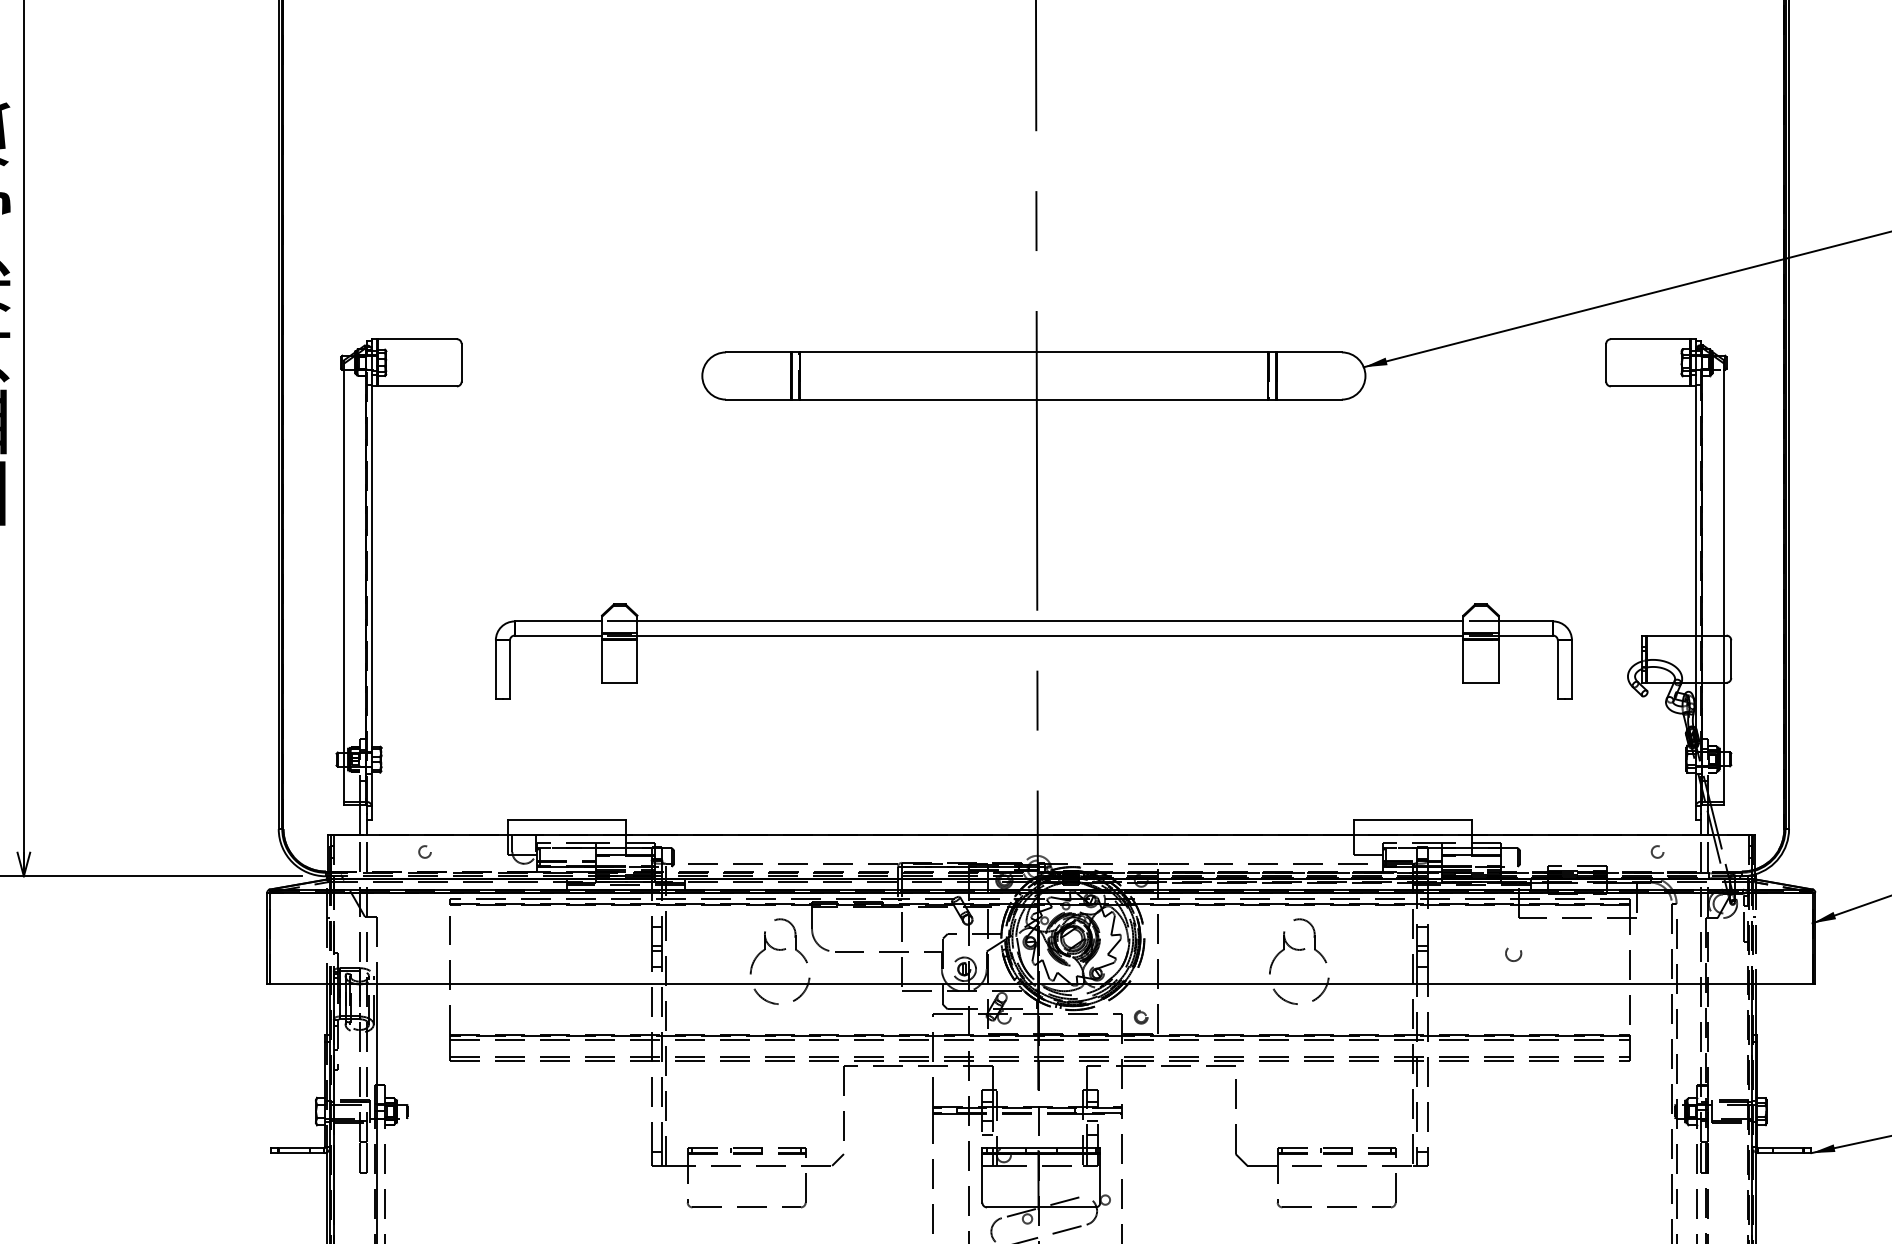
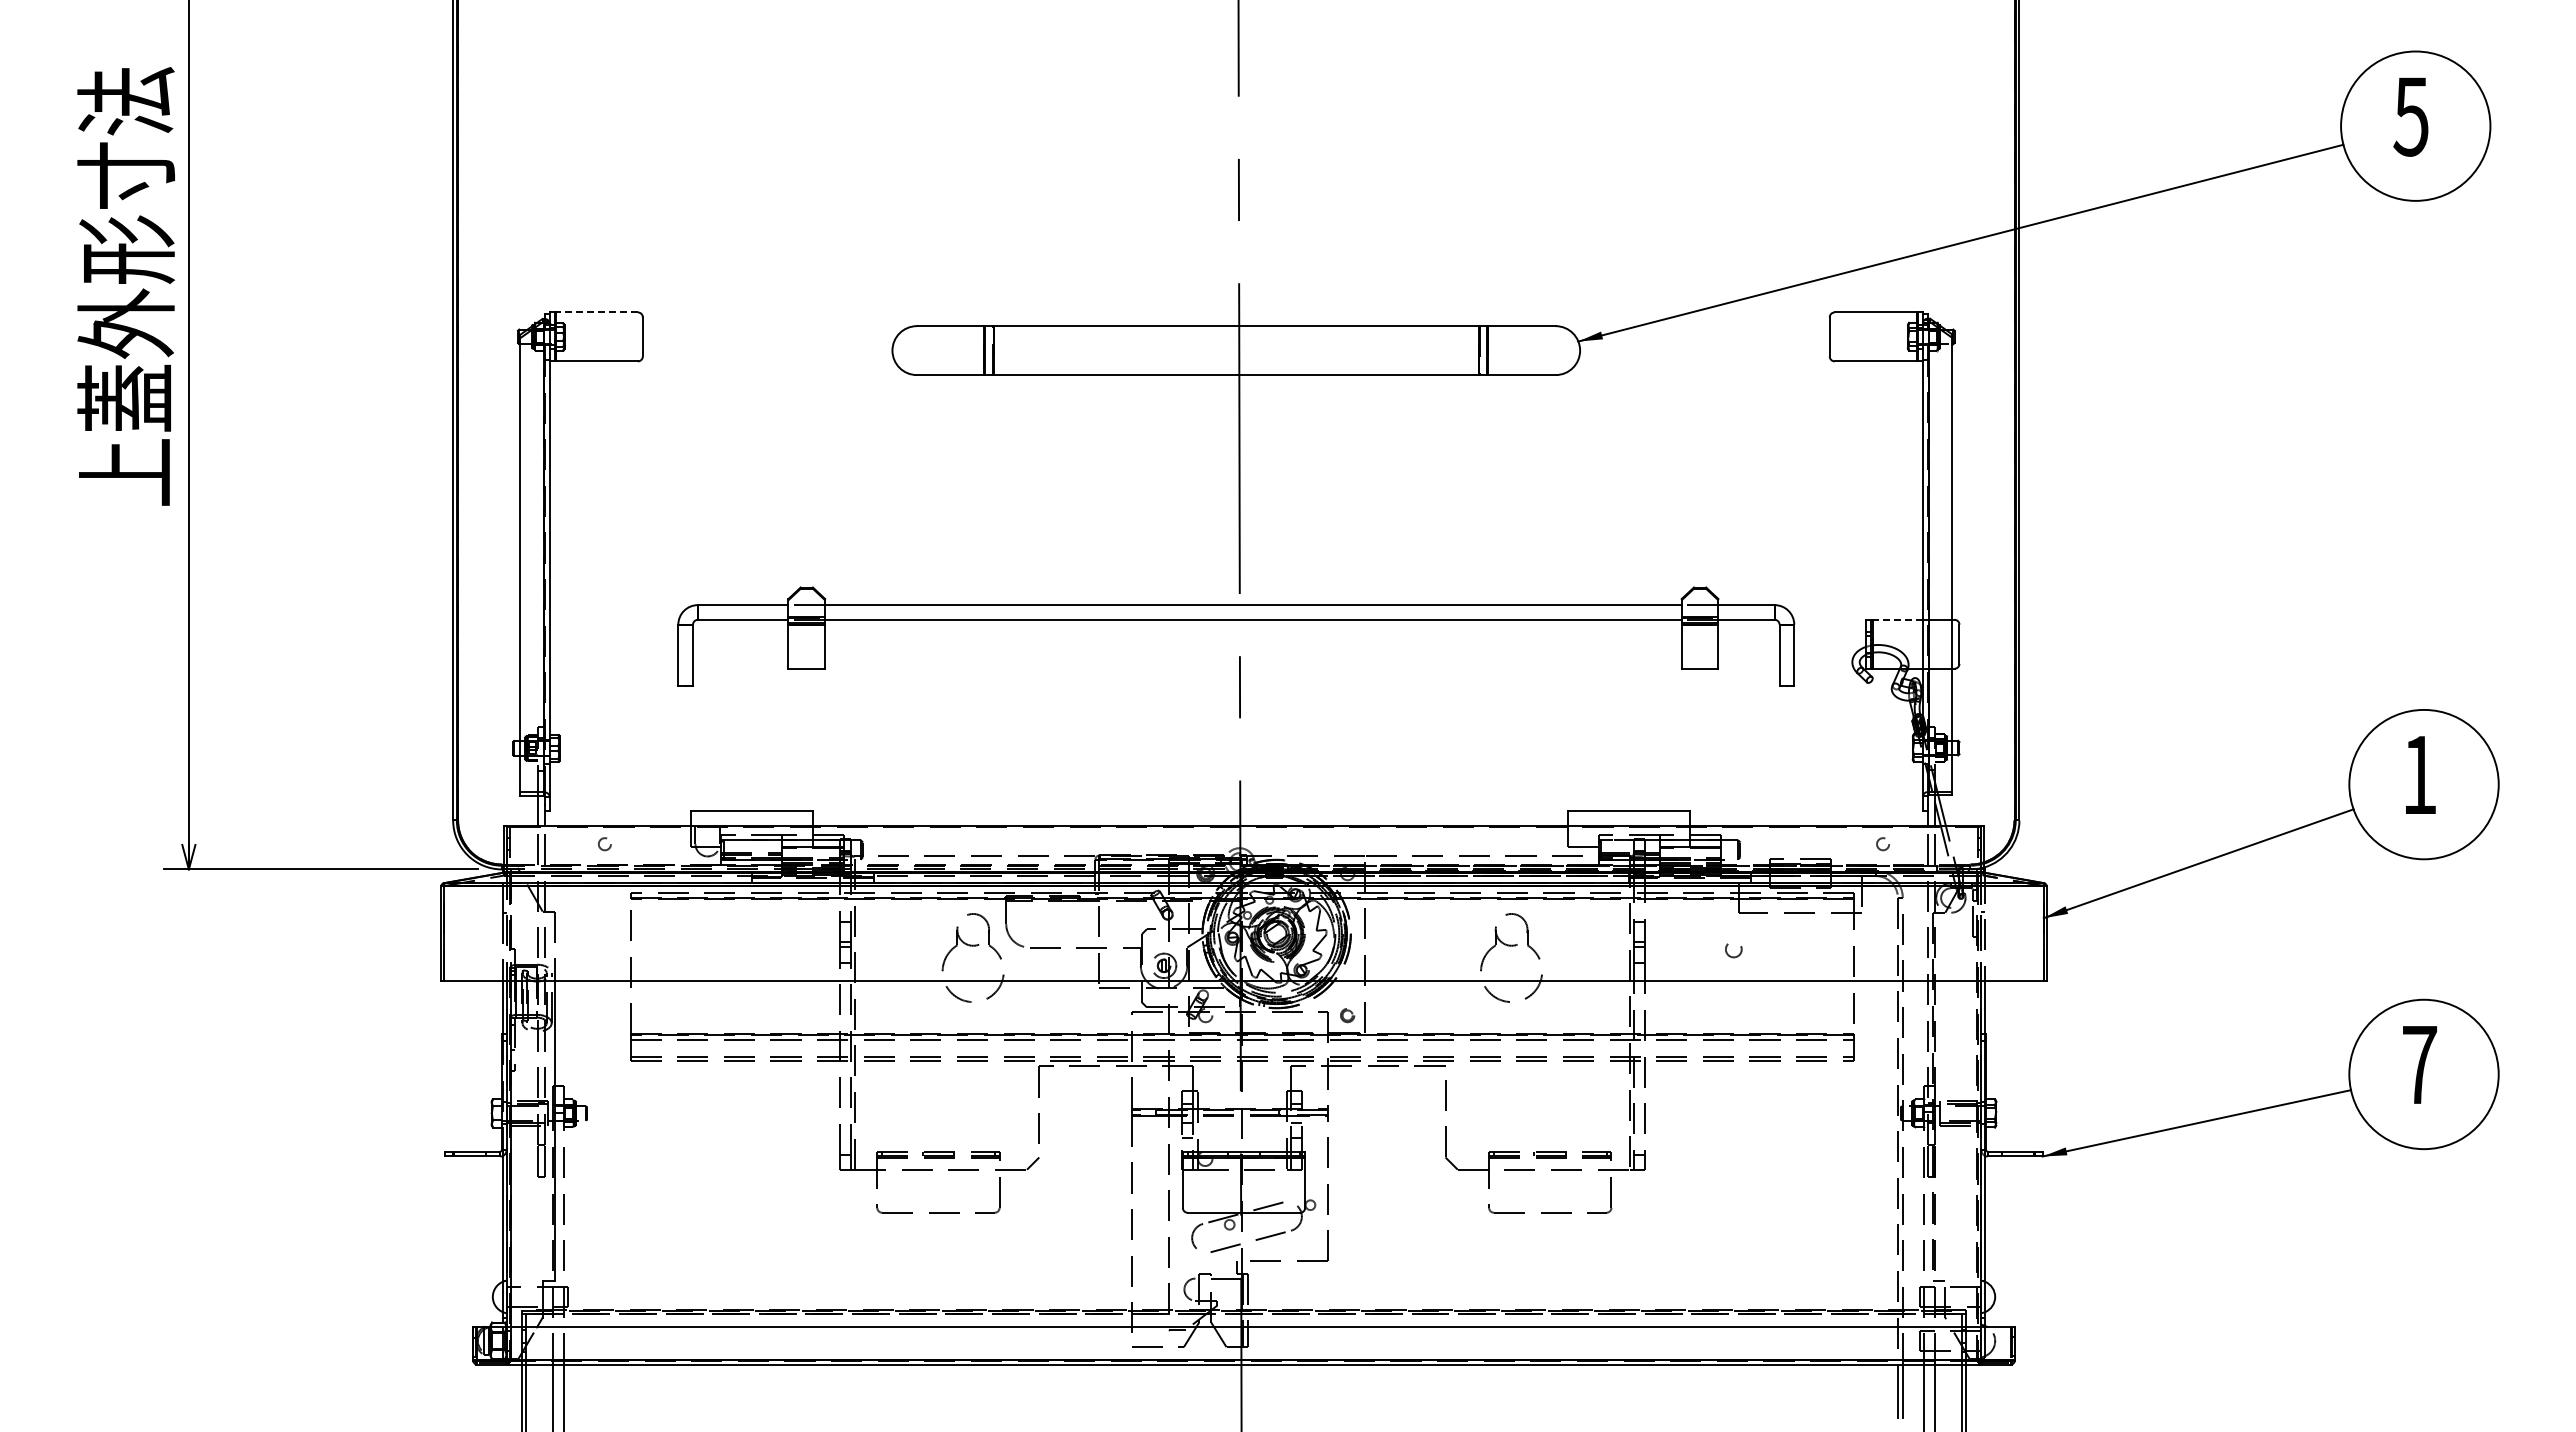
line: (416, 339) -> (596, 312), solid -> dashed
line: (1671, 635) -> (1897, 619), solid -> dashed

